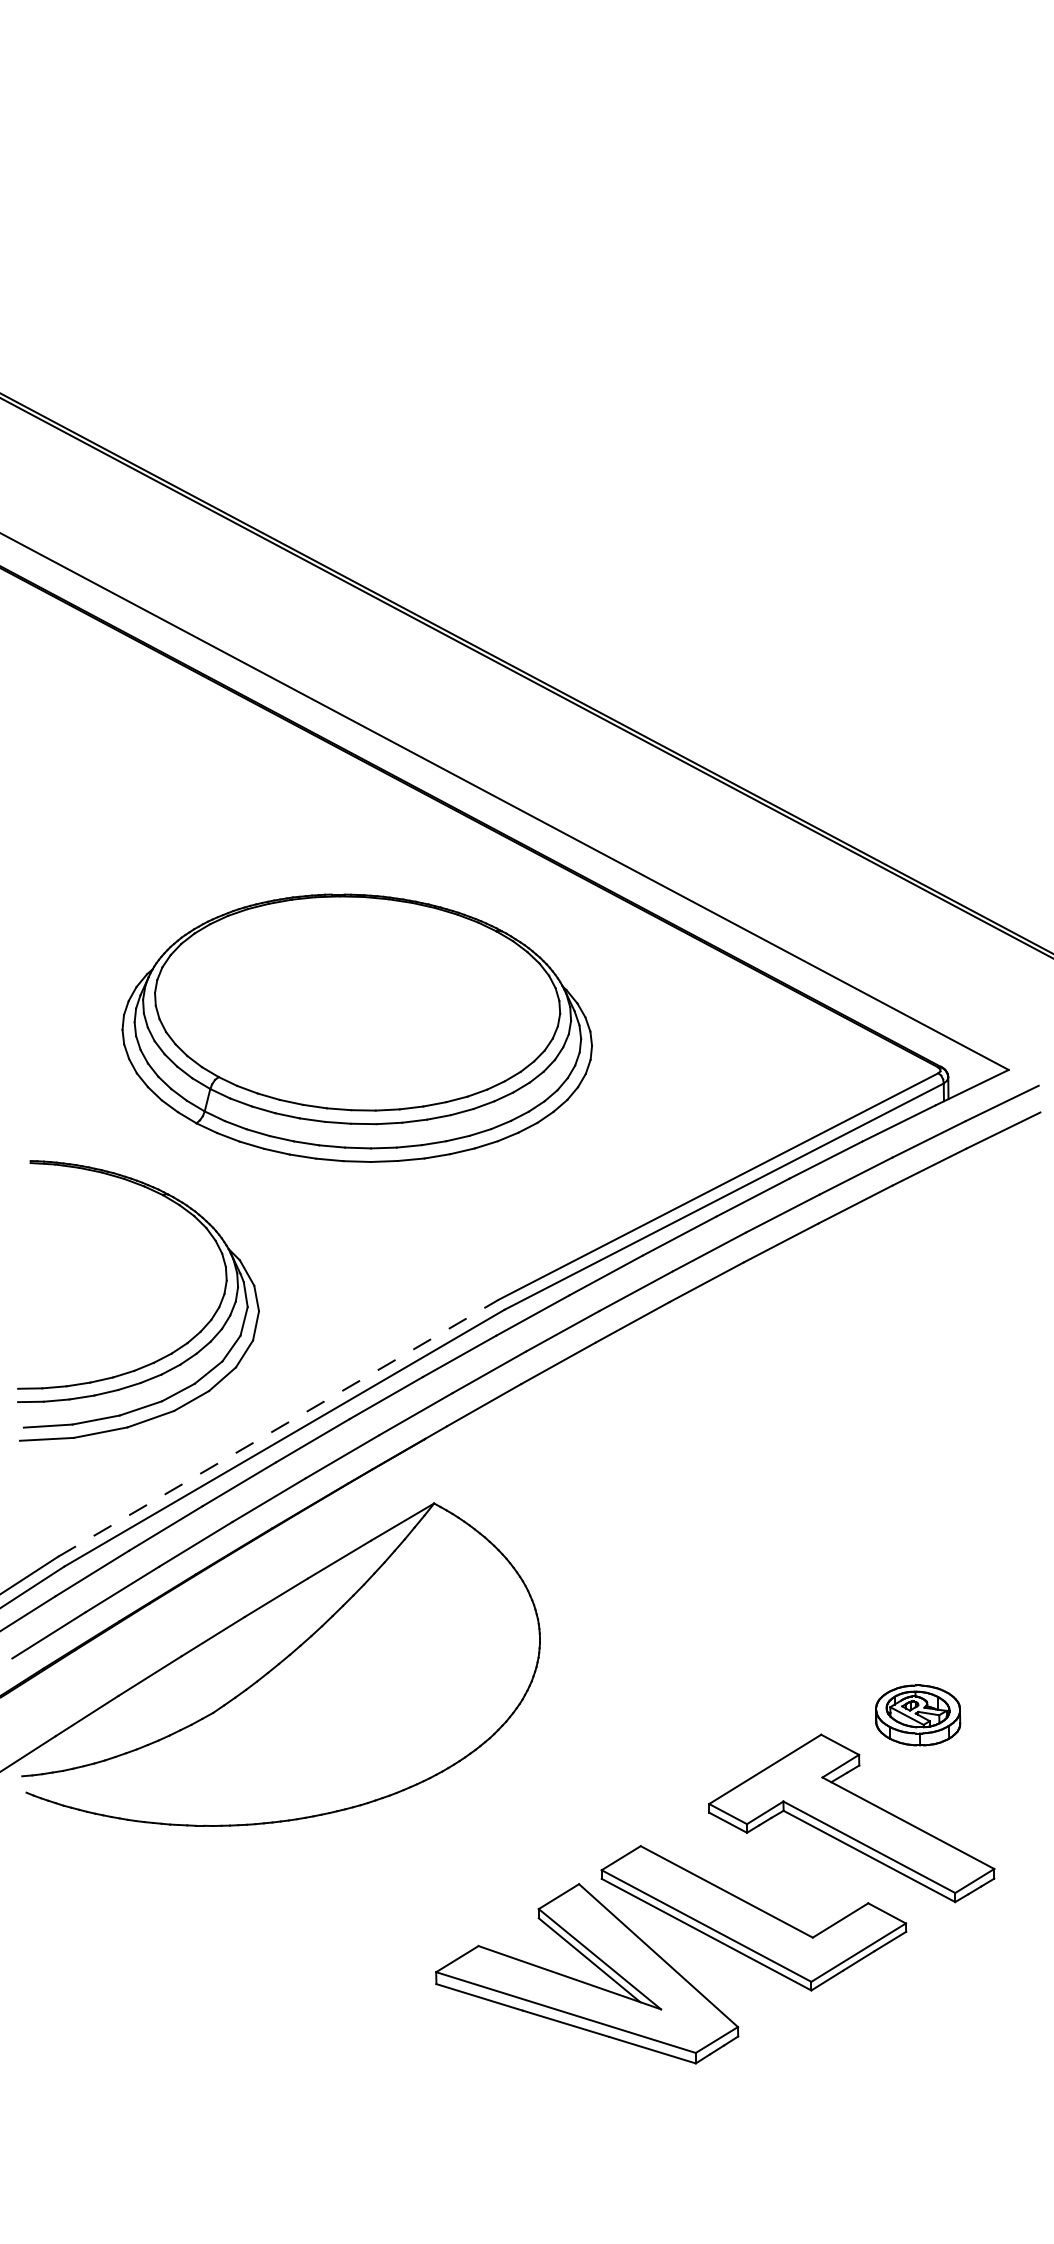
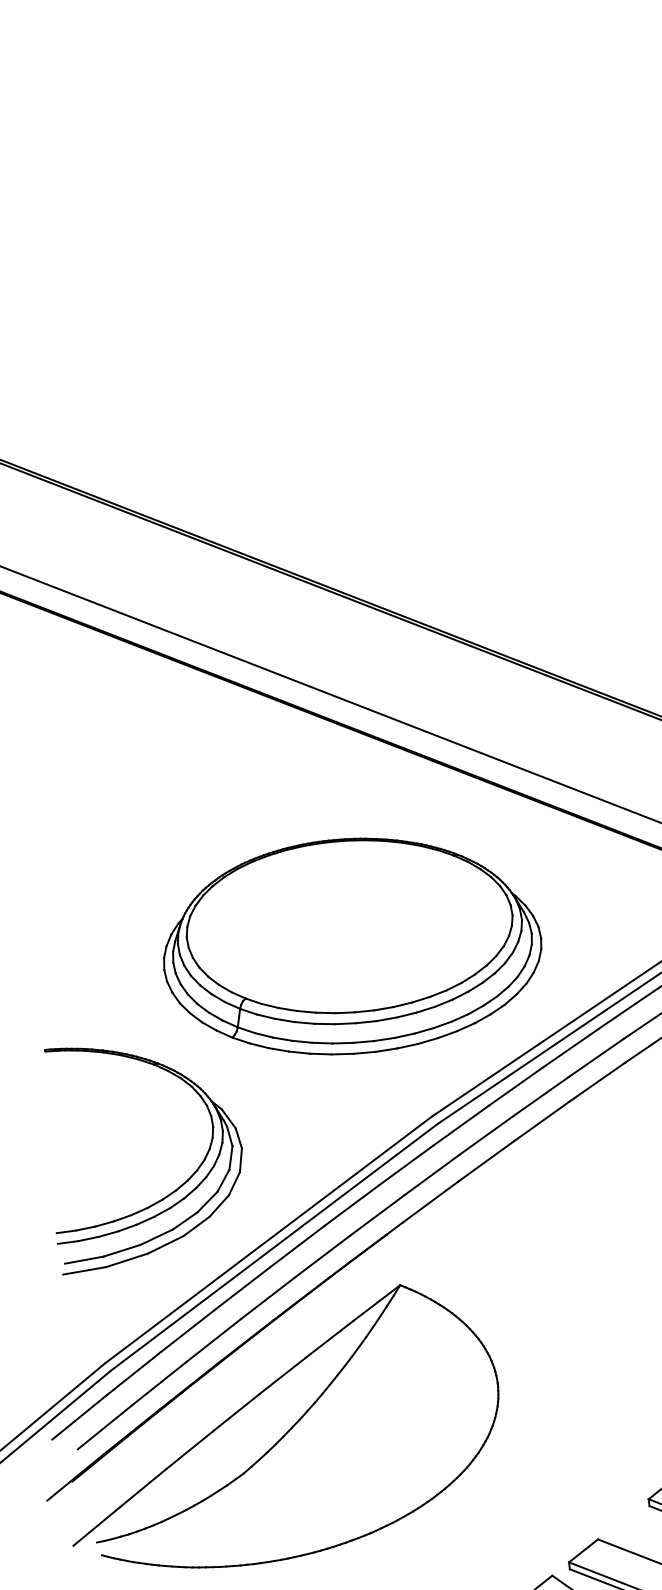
part: (356, 1027) -> (351, 945), moved
line: (278, 1428) -> (268, 1240), dashed -> solid

